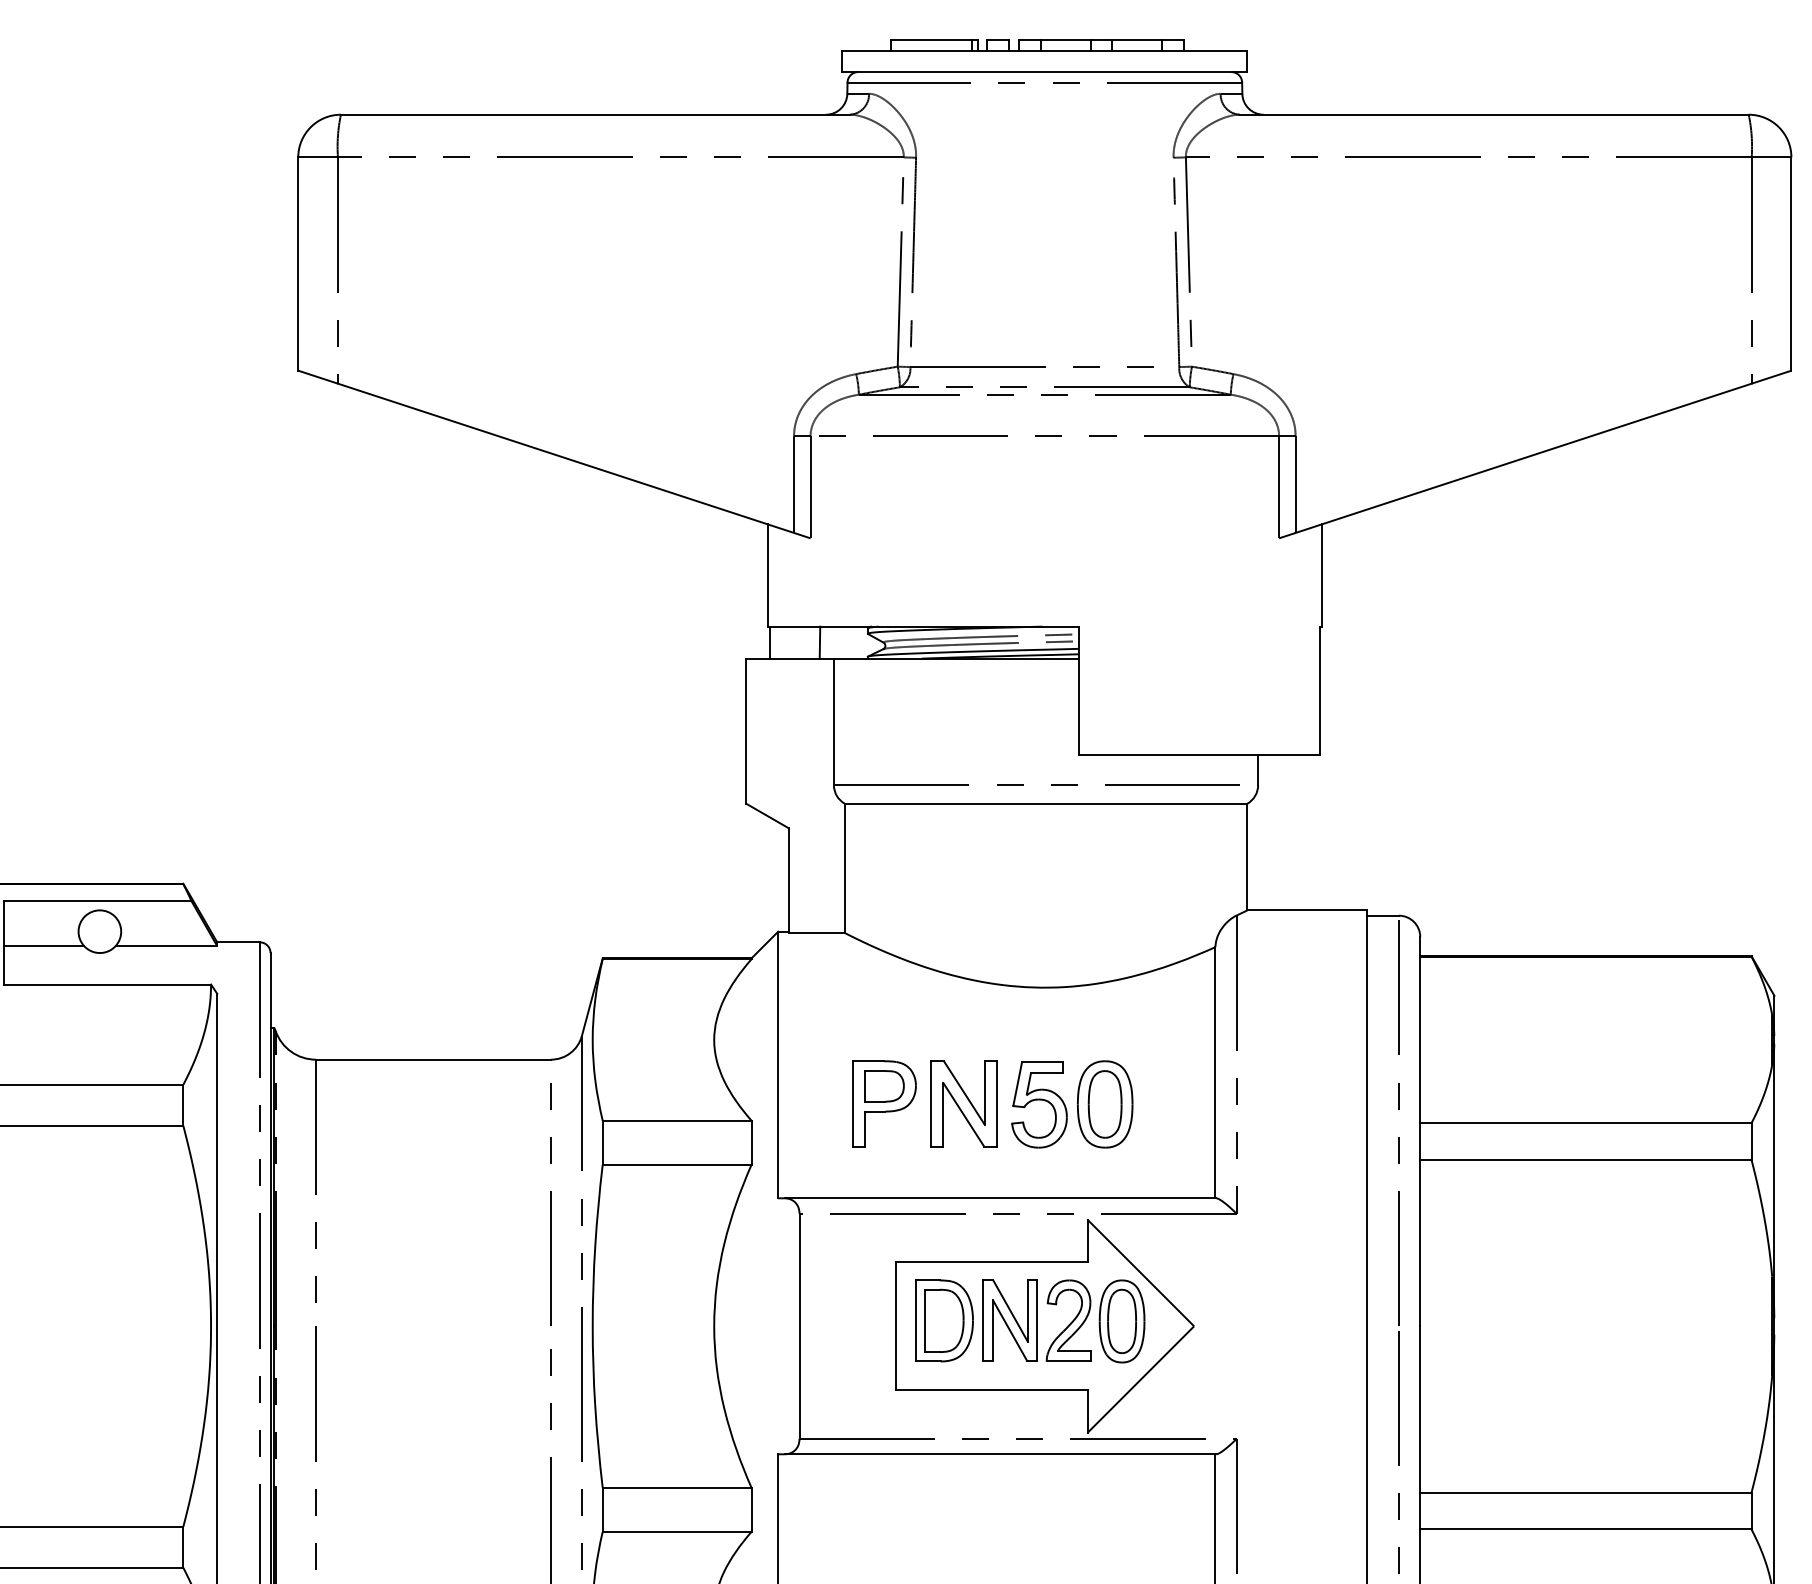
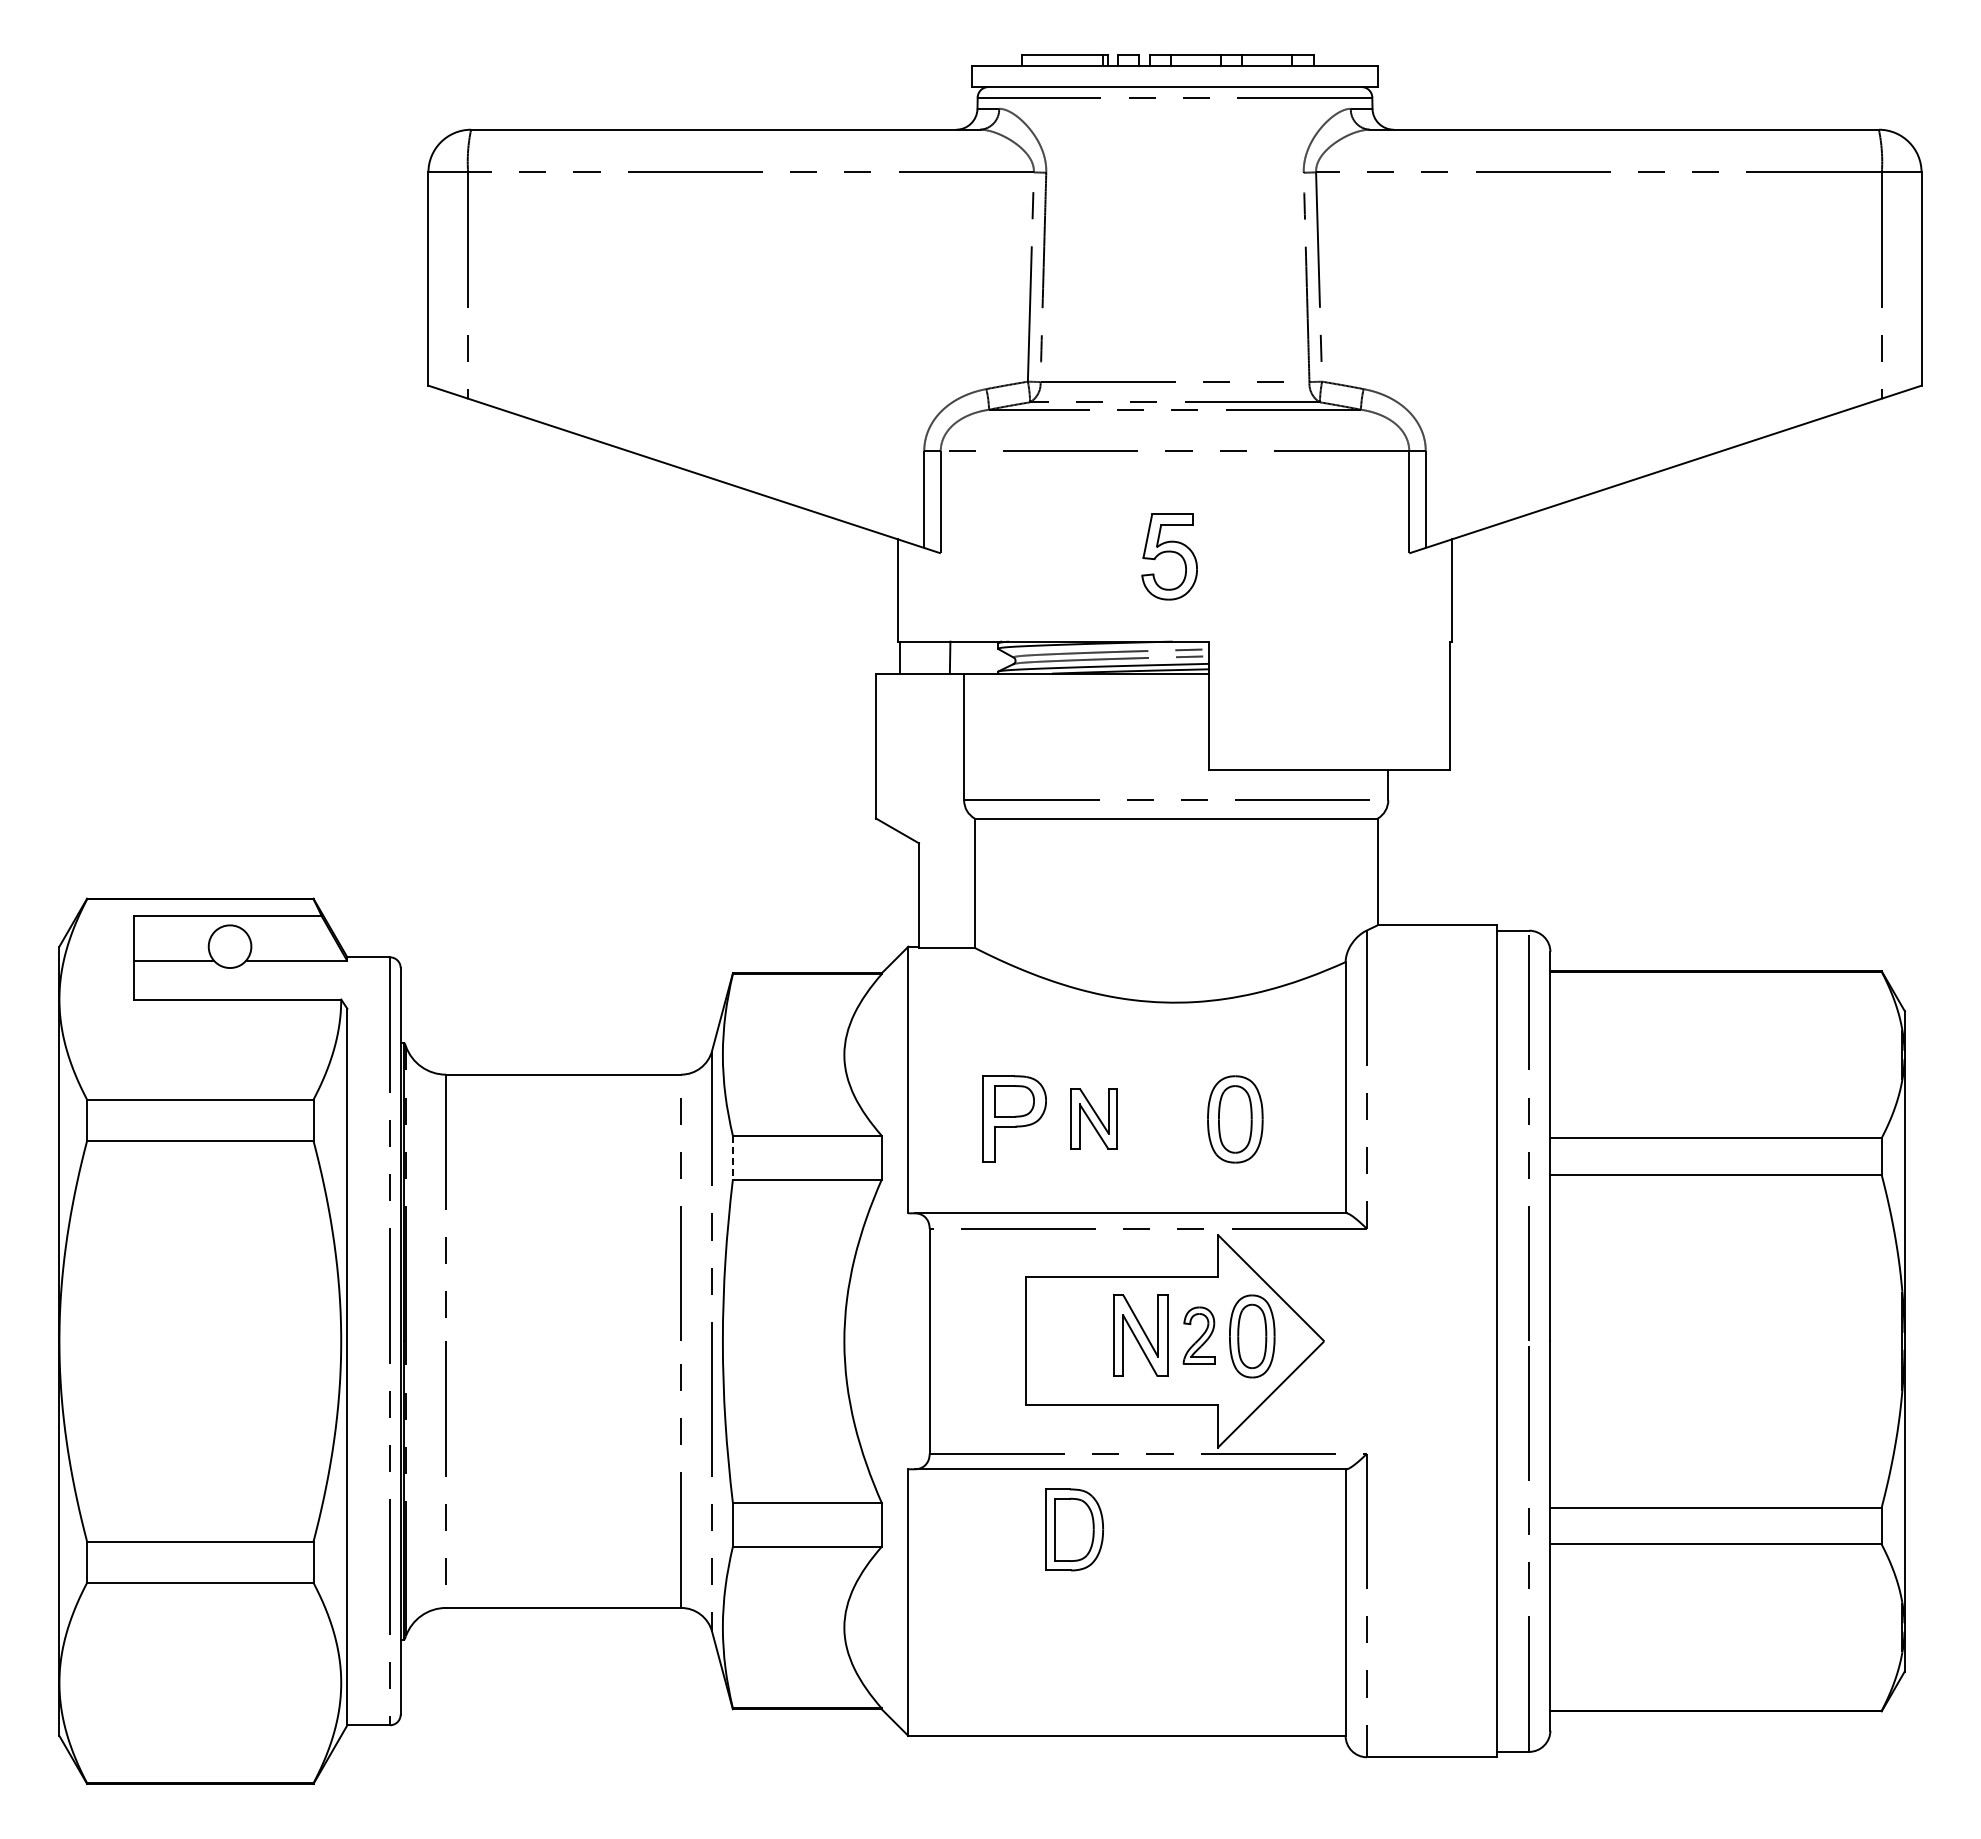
part: (963, 1103) -> (1093, 1118), size x0.7
part: (1039, 1104) -> (1169, 556), moved
line: (602, 1143) -> (732, 1158), solid -> dashed
part: (944, 1320) -> (1074, 1529), moved
part: (1069, 1320) -> (1199, 1335), size x0.7

